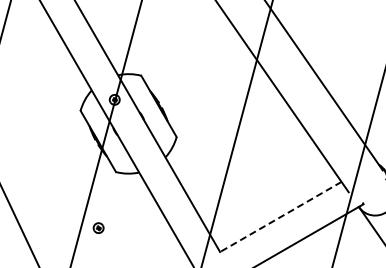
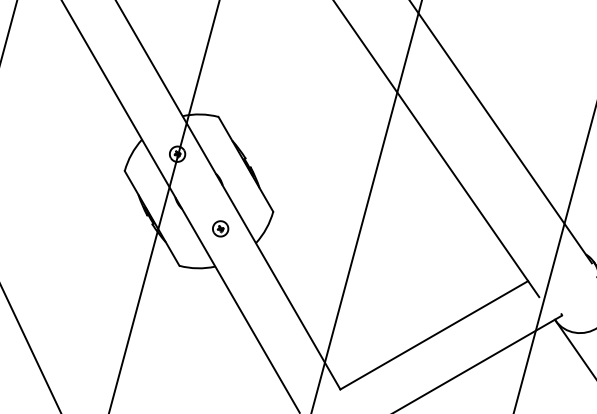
line: (280, 217) -> (433, 336), dashed -> solid
part: (98, 227) -> (220, 227), moved

